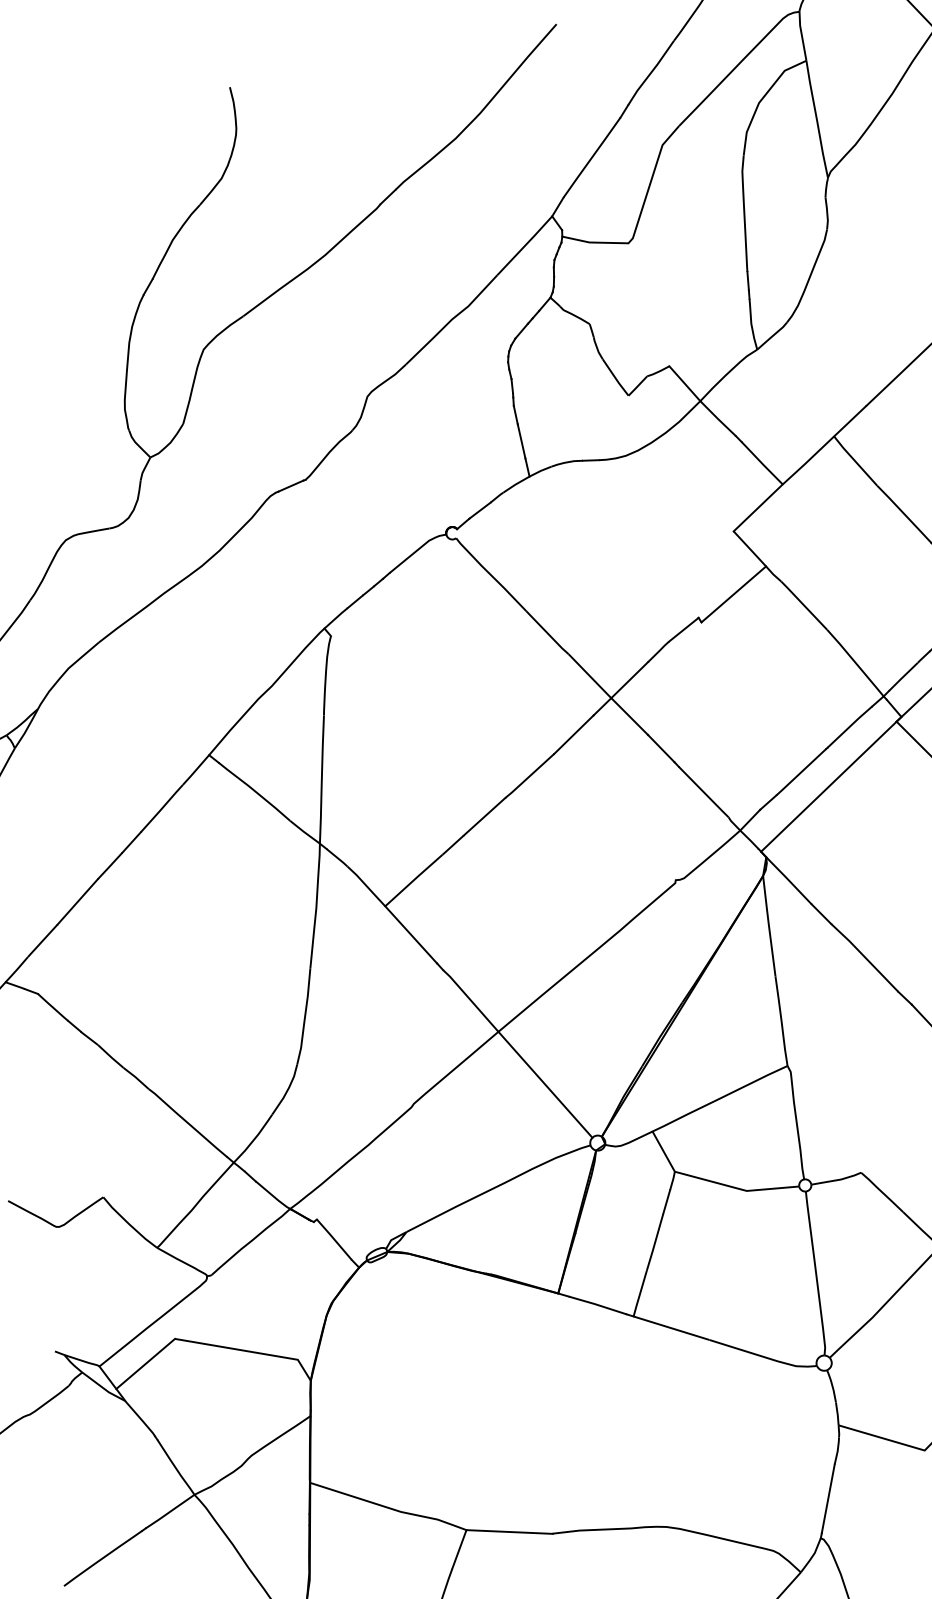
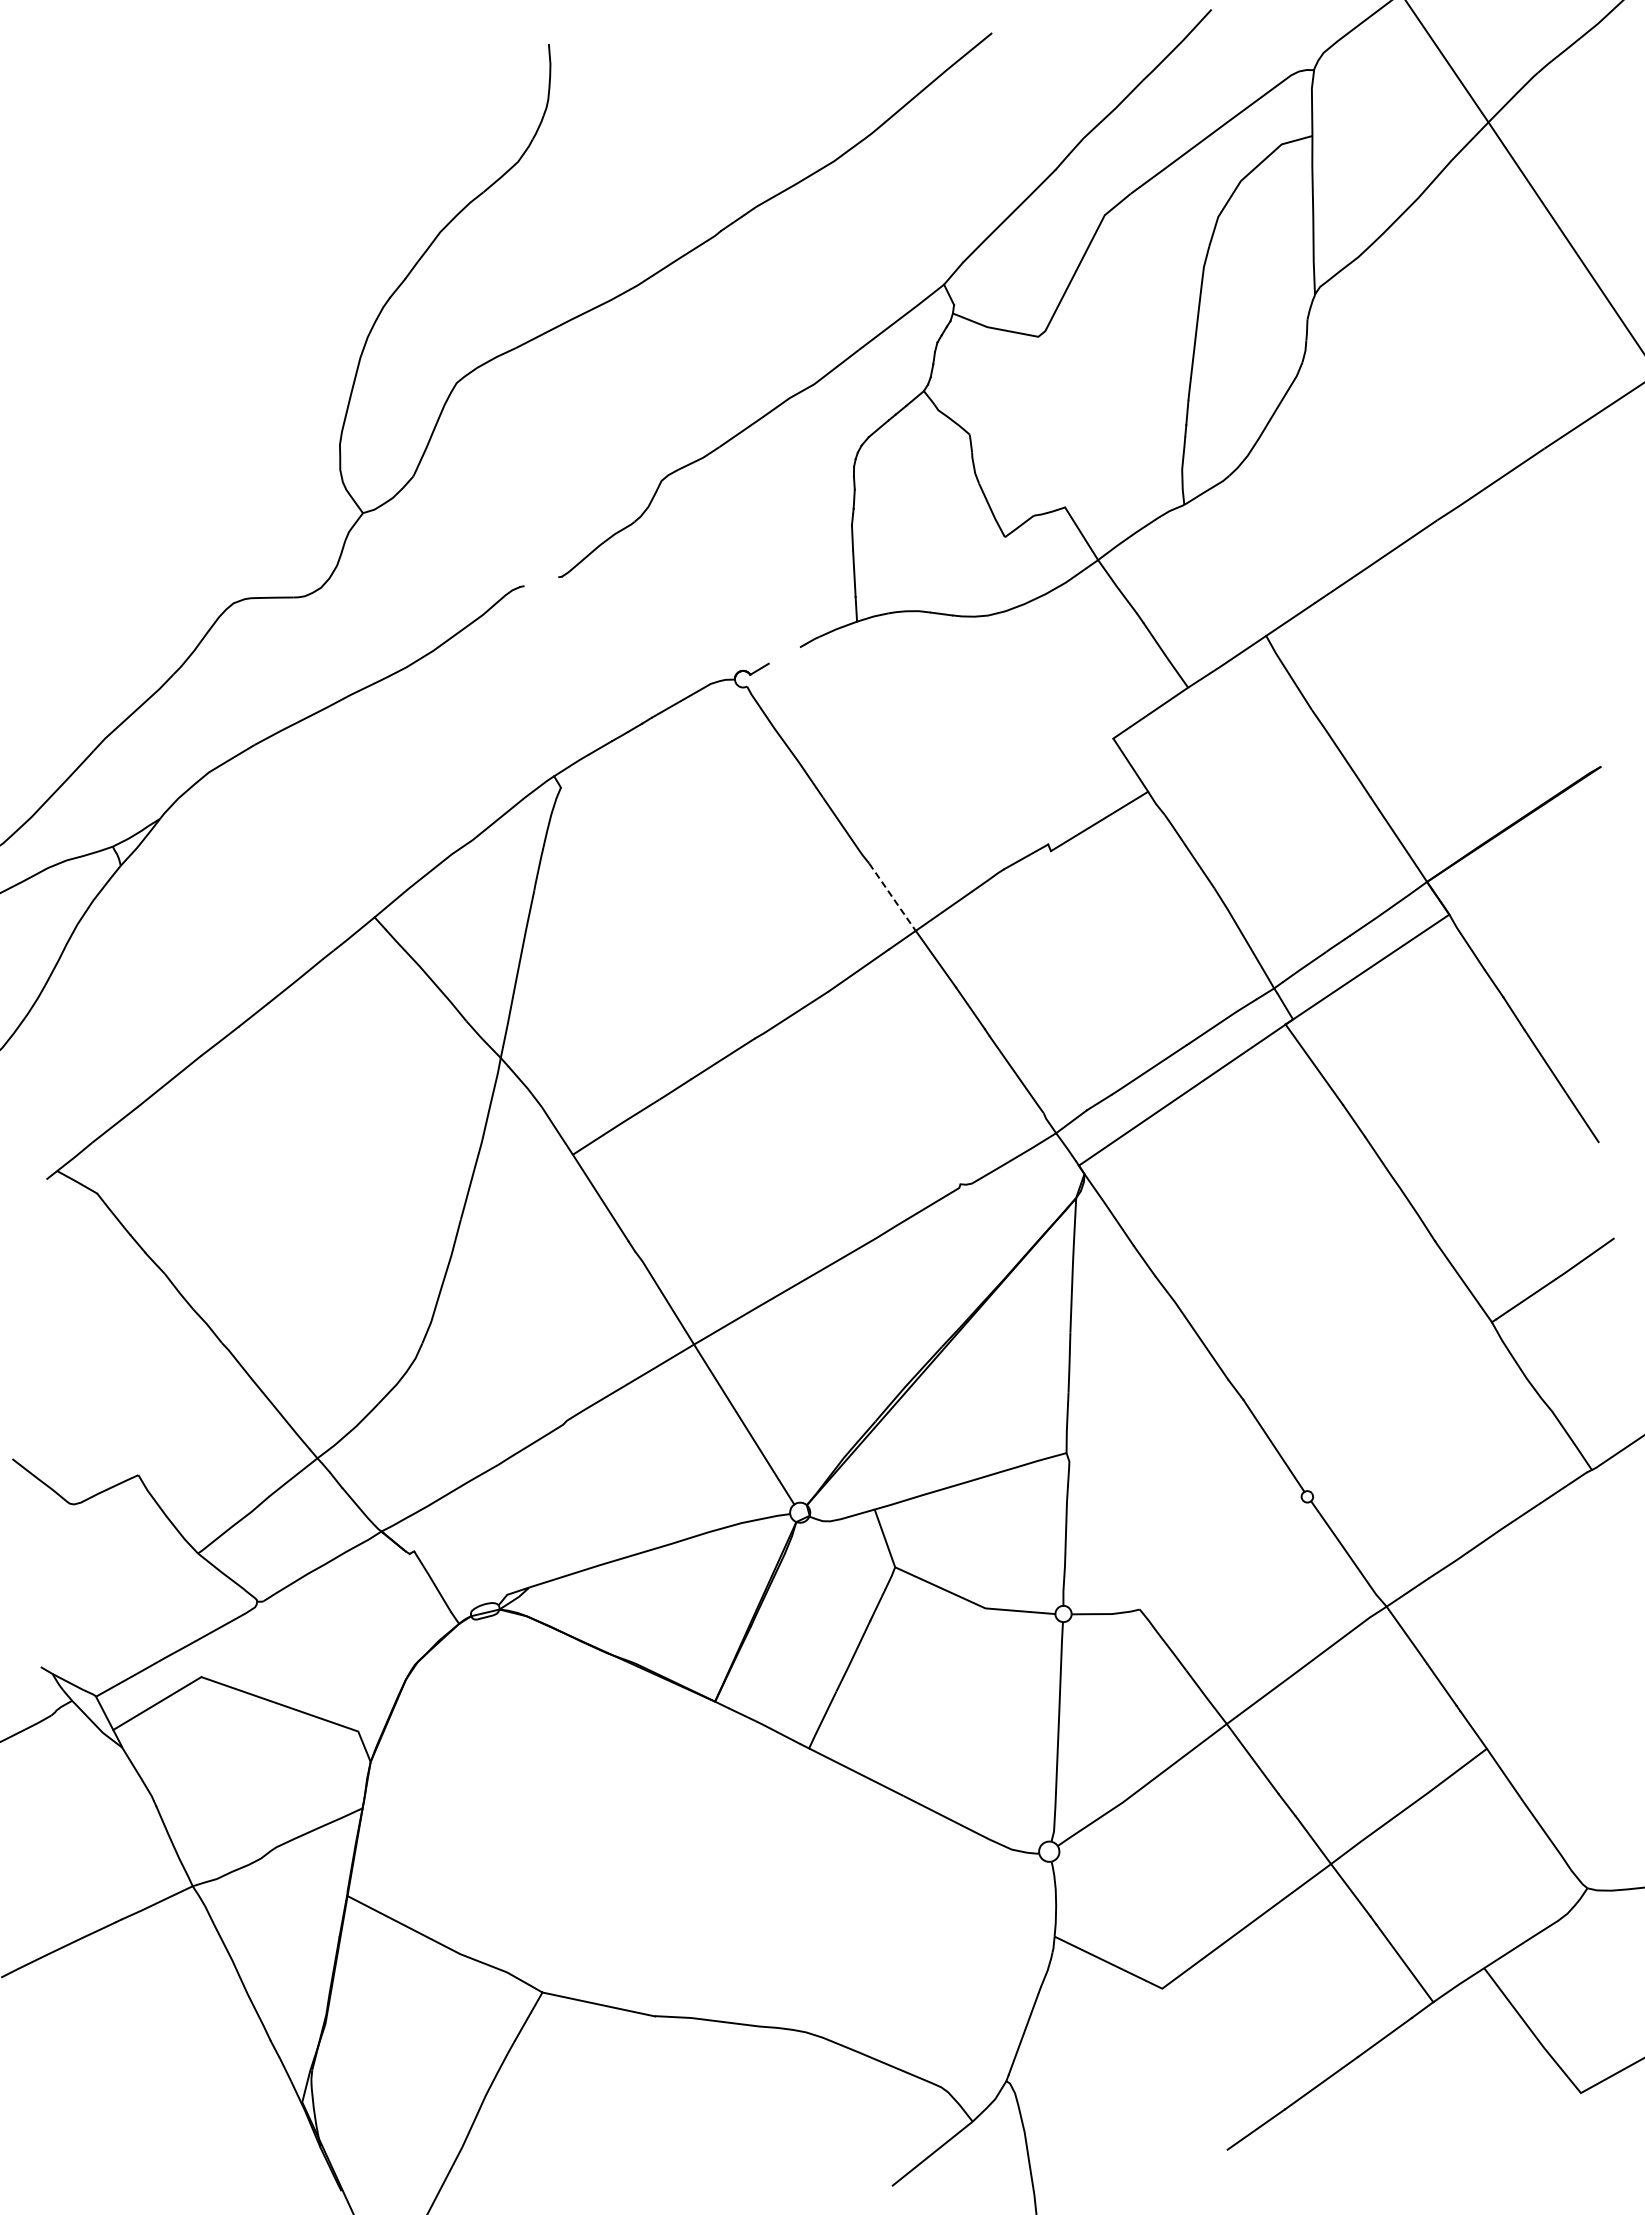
line: (291, 485) -> (541, 581), removed
line: (480, 510) -> (784, 655), removed
line: (590, 676) -> (893, 897), solid -> dashed

